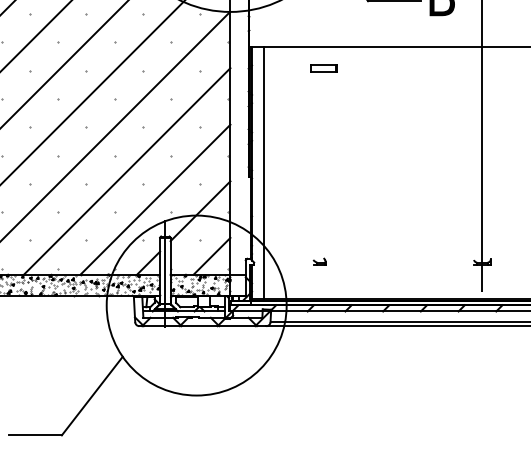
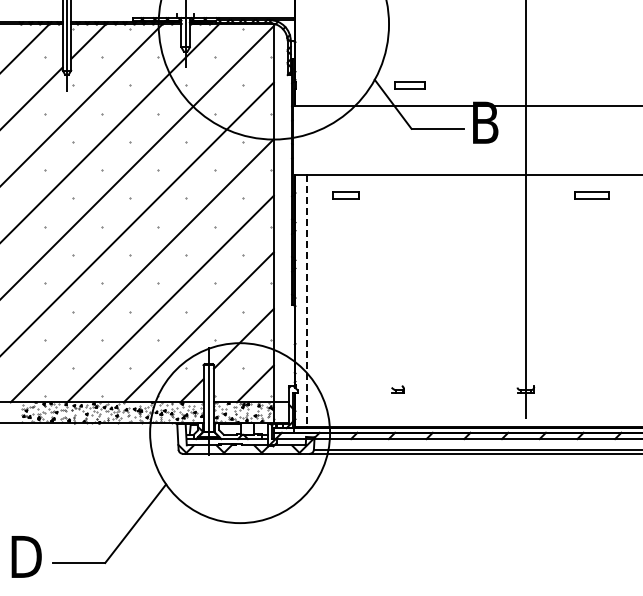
part: (323, 67) -> (345, 195), moved
line: (263, 172) -> (306, 300), solid -> dashed
part: (319, 261) -> (397, 389), moved

